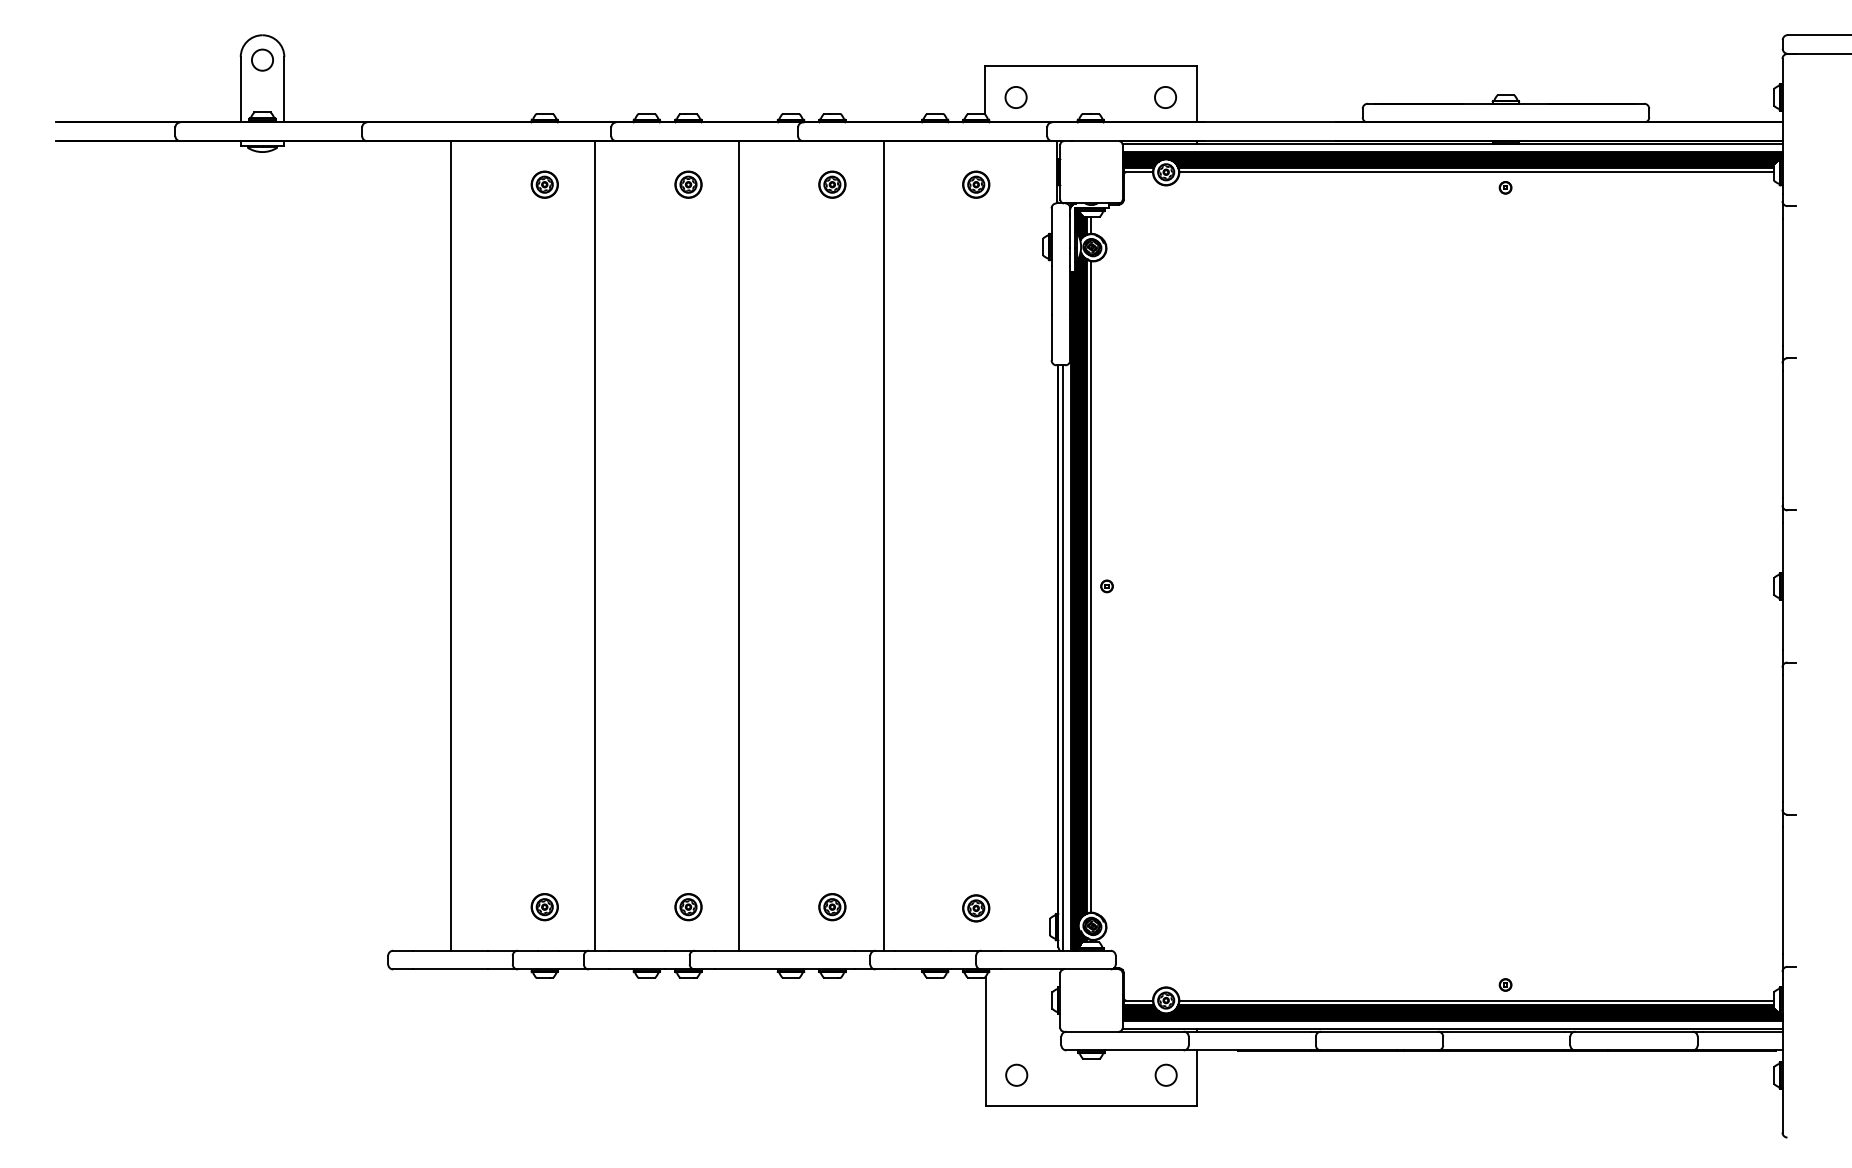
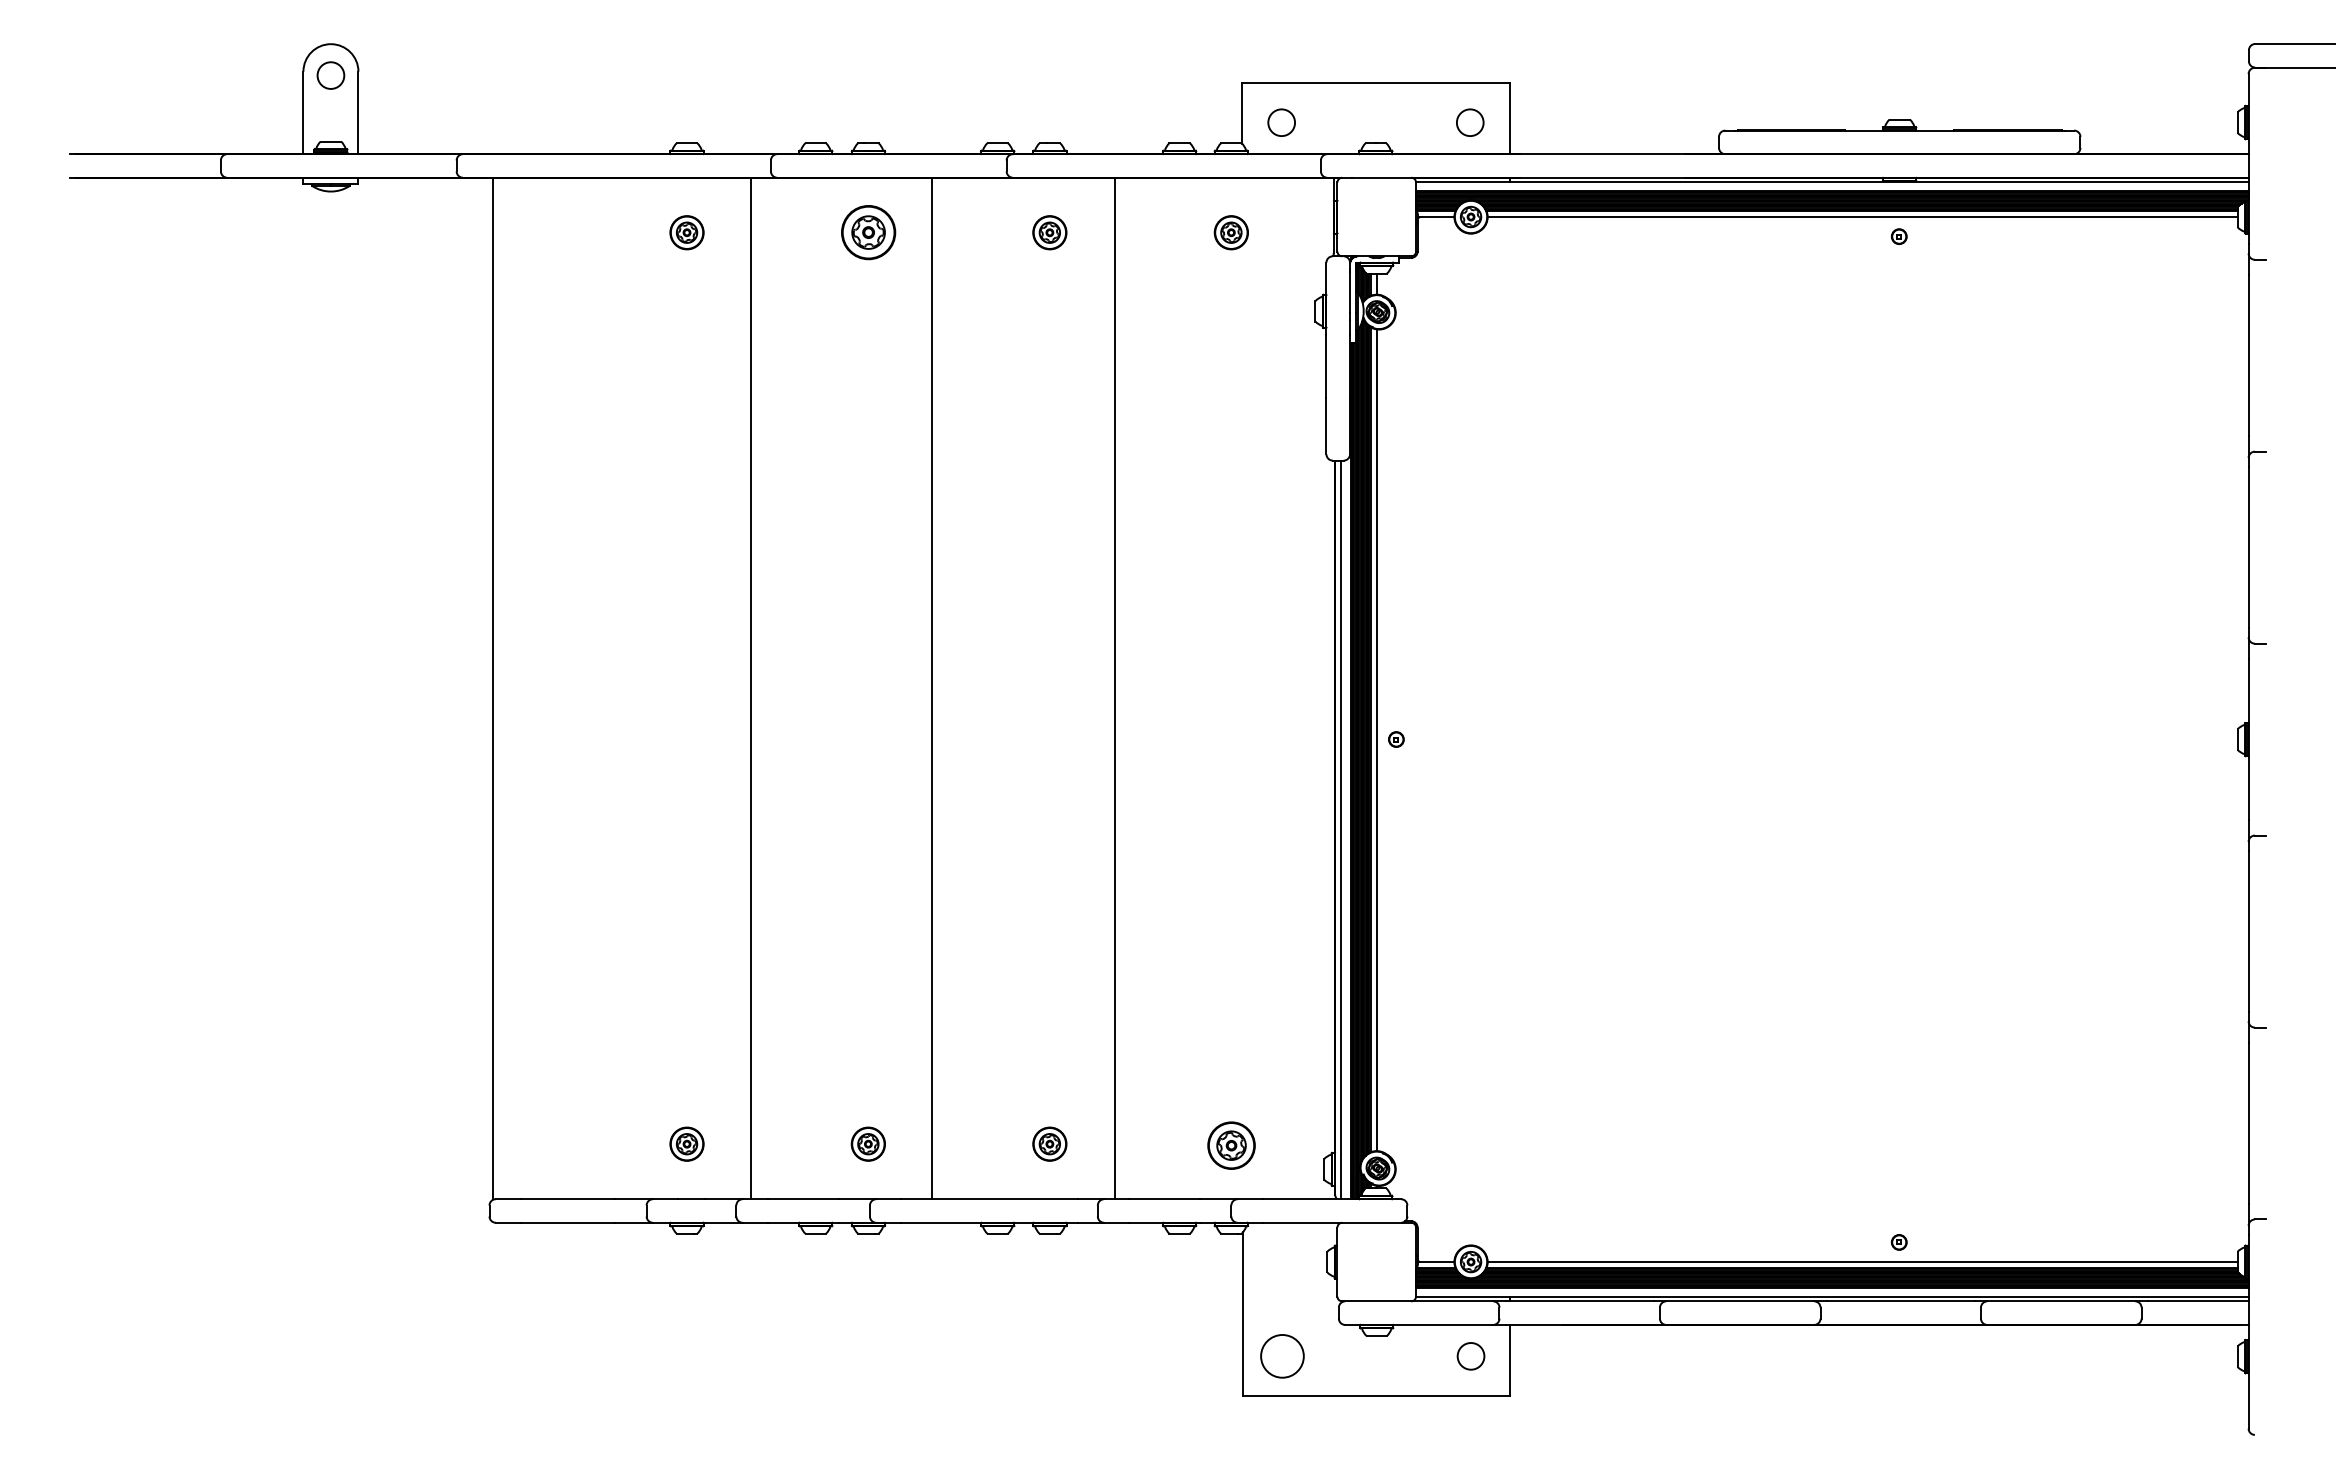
part: (687, 184) -> (867, 232), size x1.6
line: (451, 545) -> (493, 688), moved
part: (975, 908) -> (1230, 1145), size x1.4
circle: (1016, 1075) -> (1282, 1356), size x1.6

